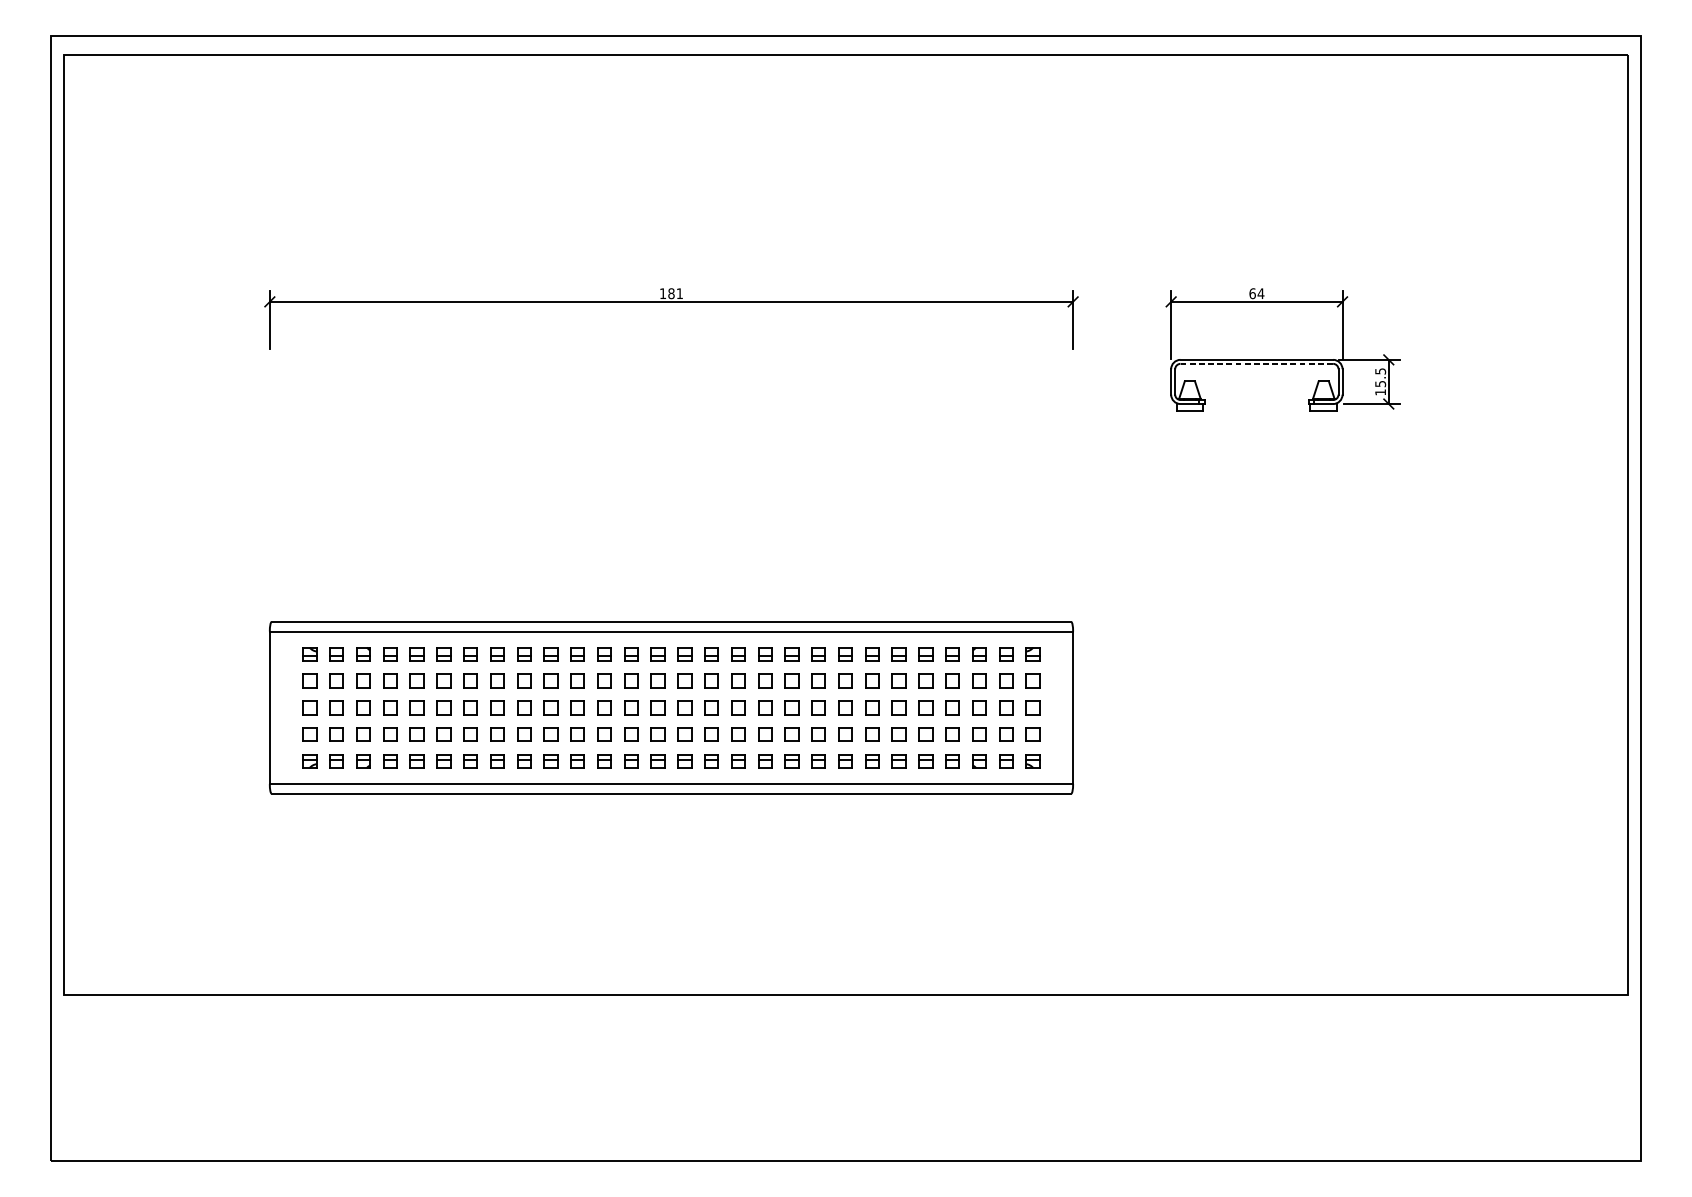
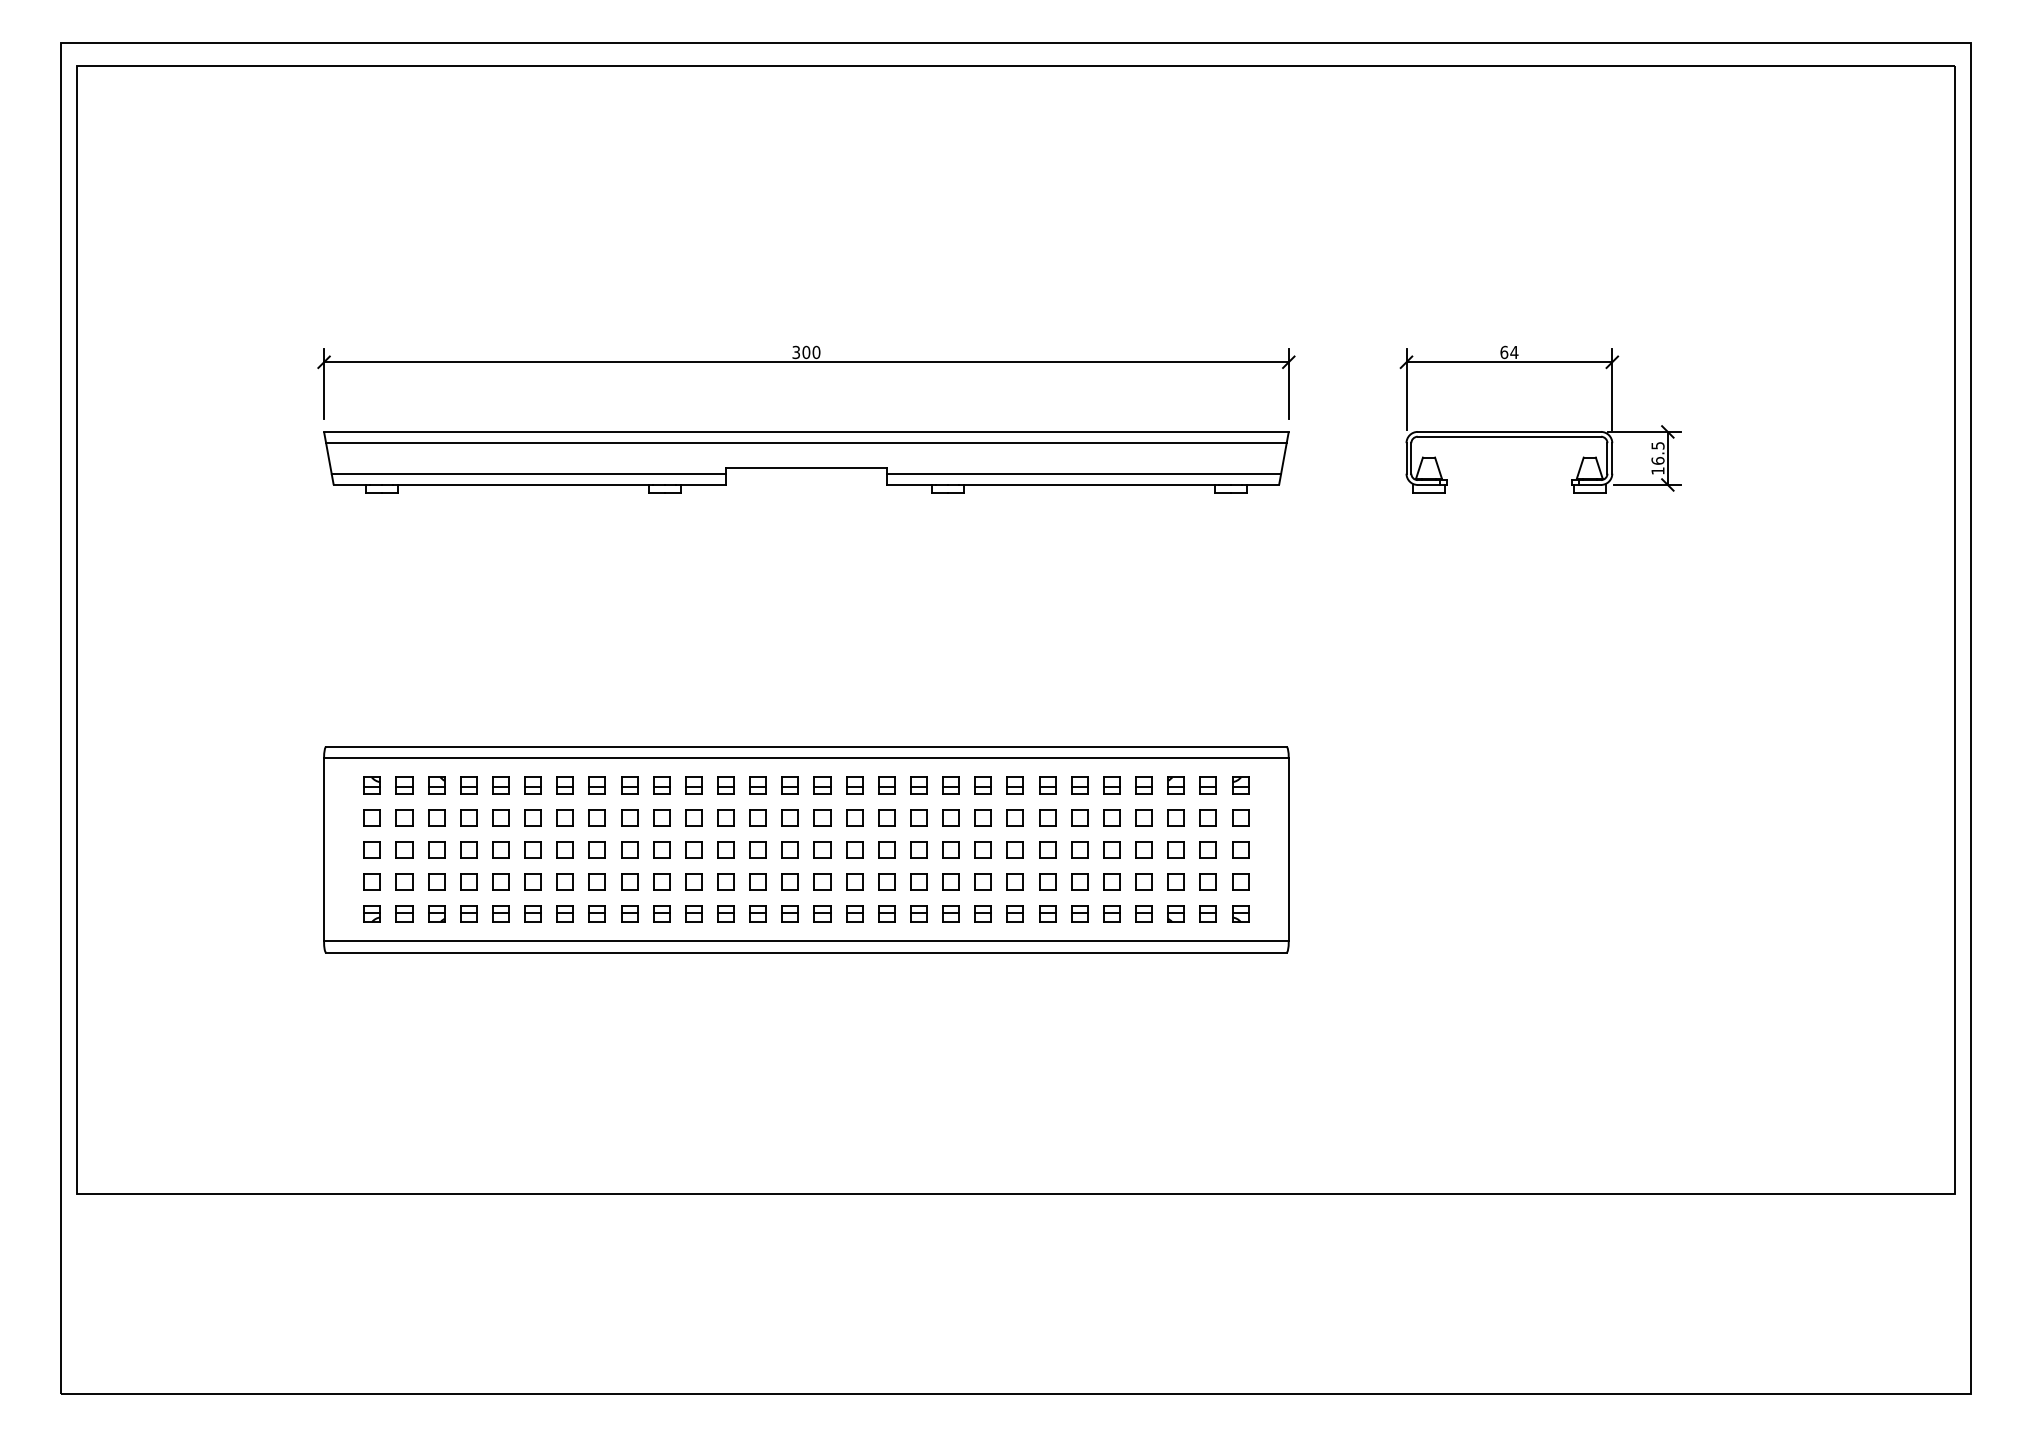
text: (671, 293) -> (806, 352), 181 -> 300
line: (1256, 363) -> (1509, 436), dashed -> solid
text: (1380, 383) -> (1657, 460), 15.5 -> 16.5
part: (671, 385) -> (806, 462), added

